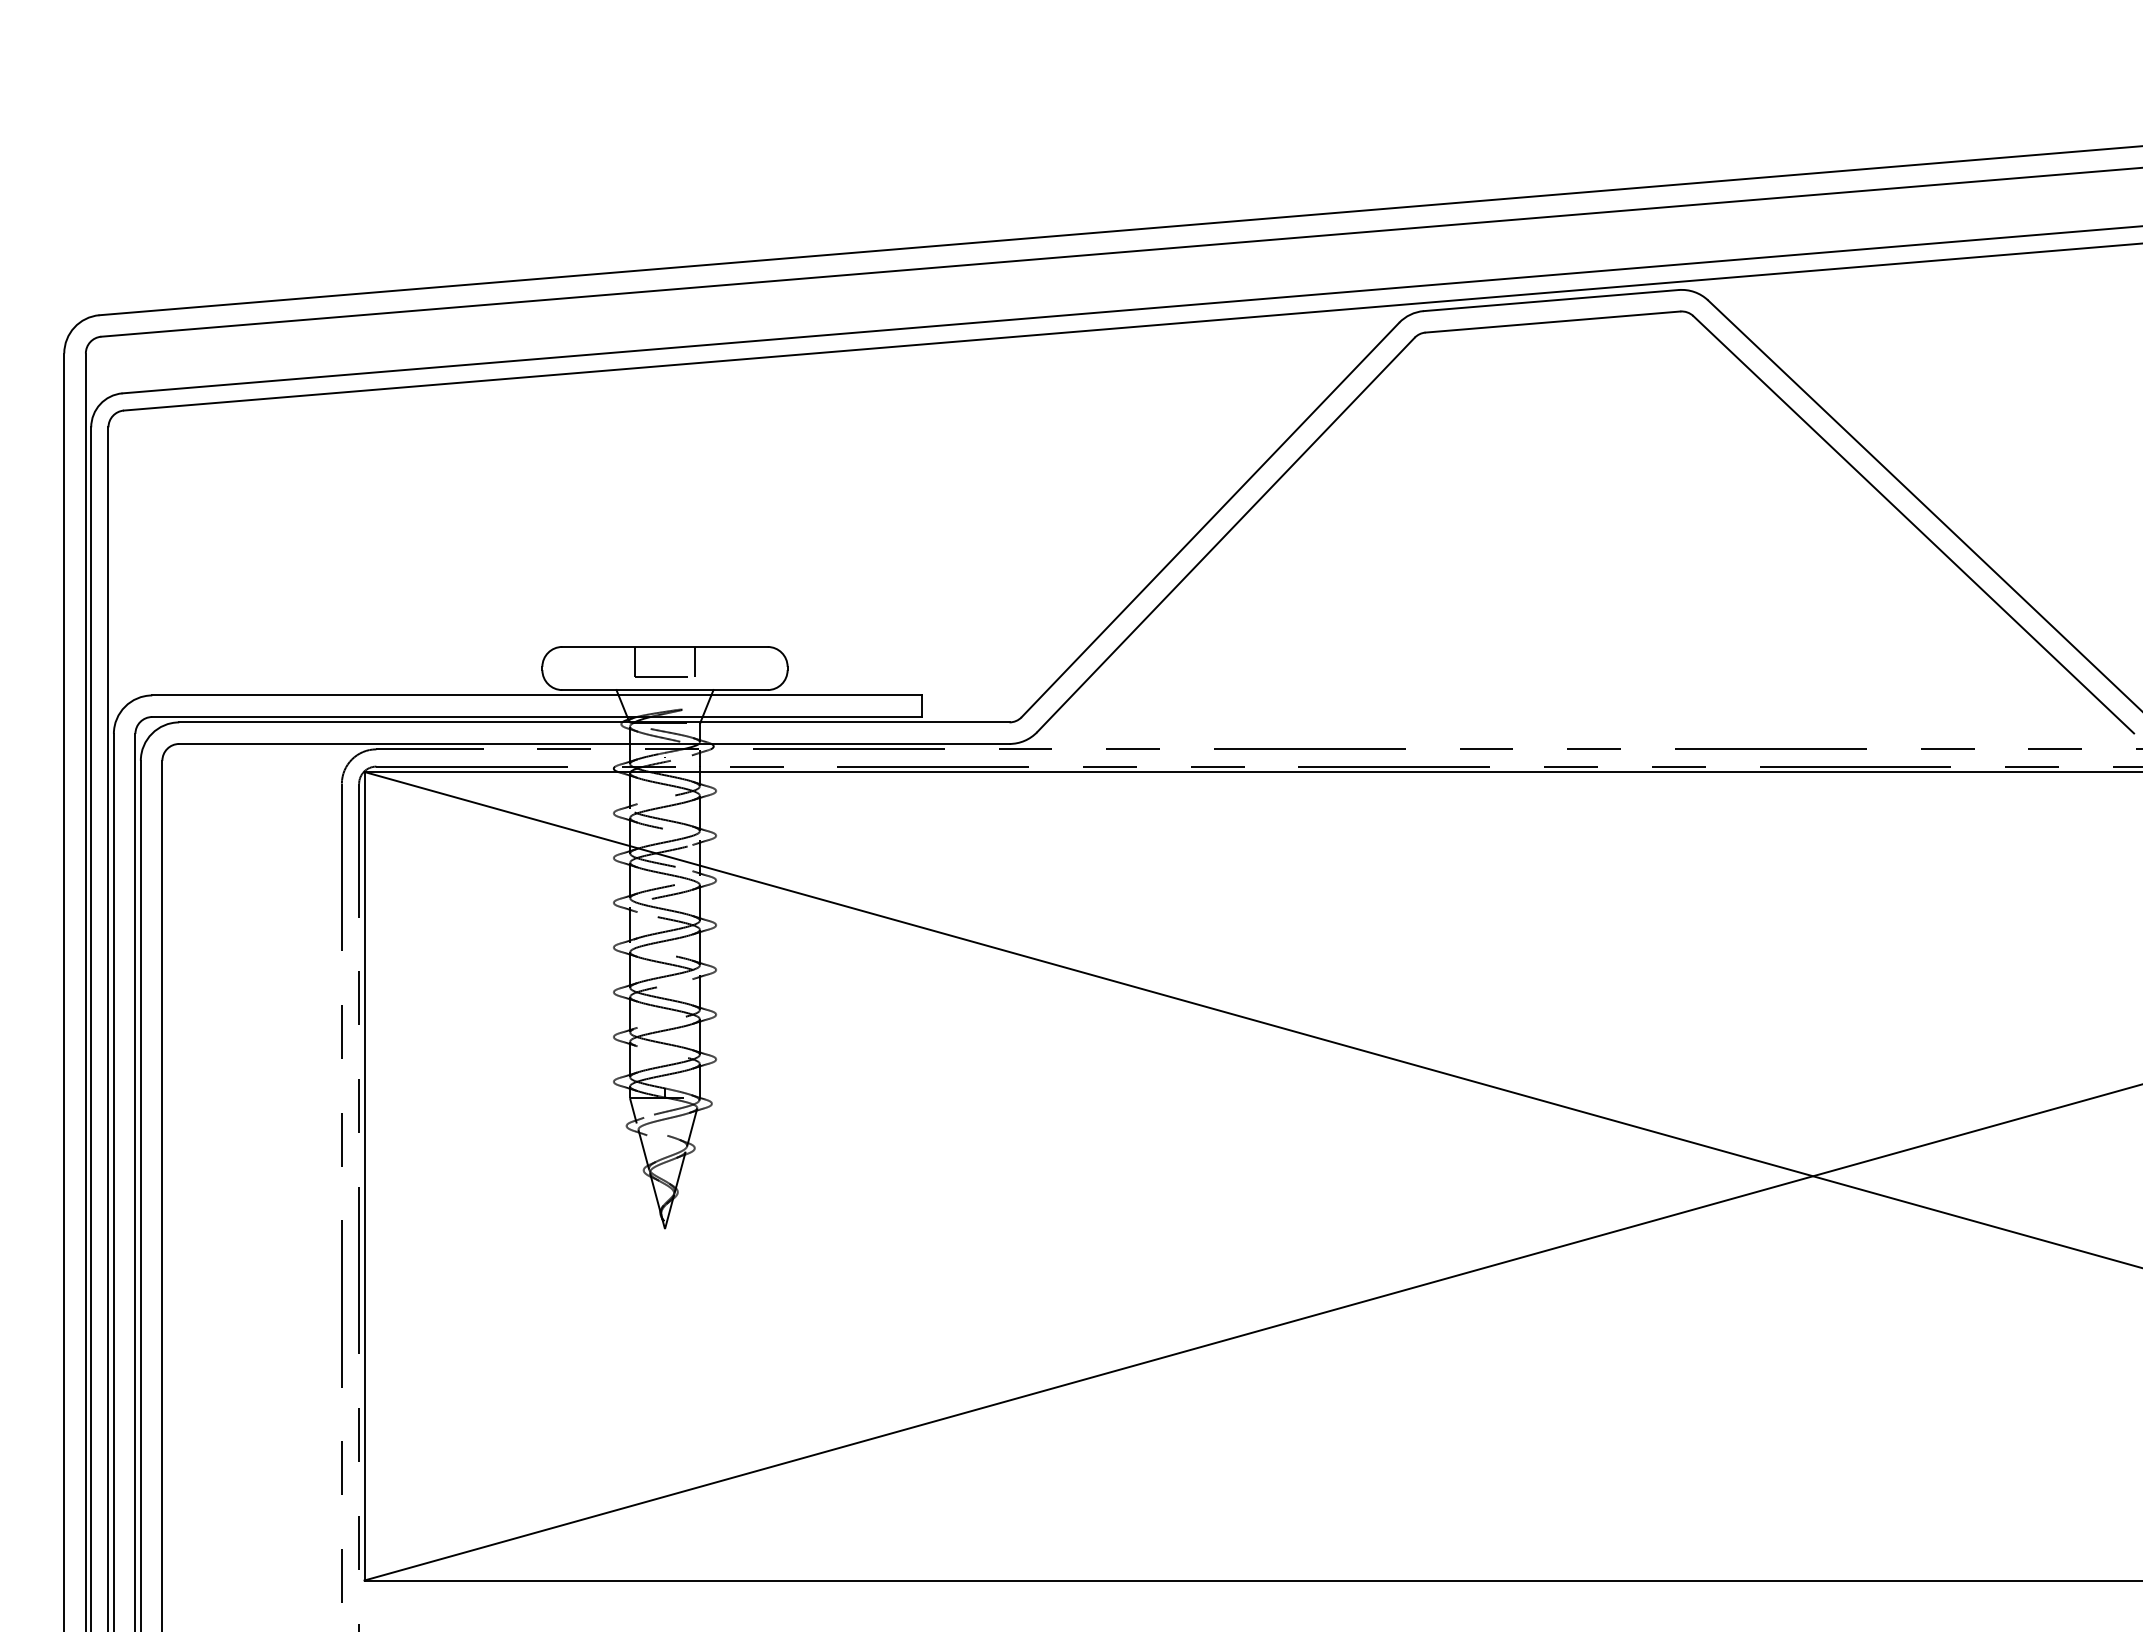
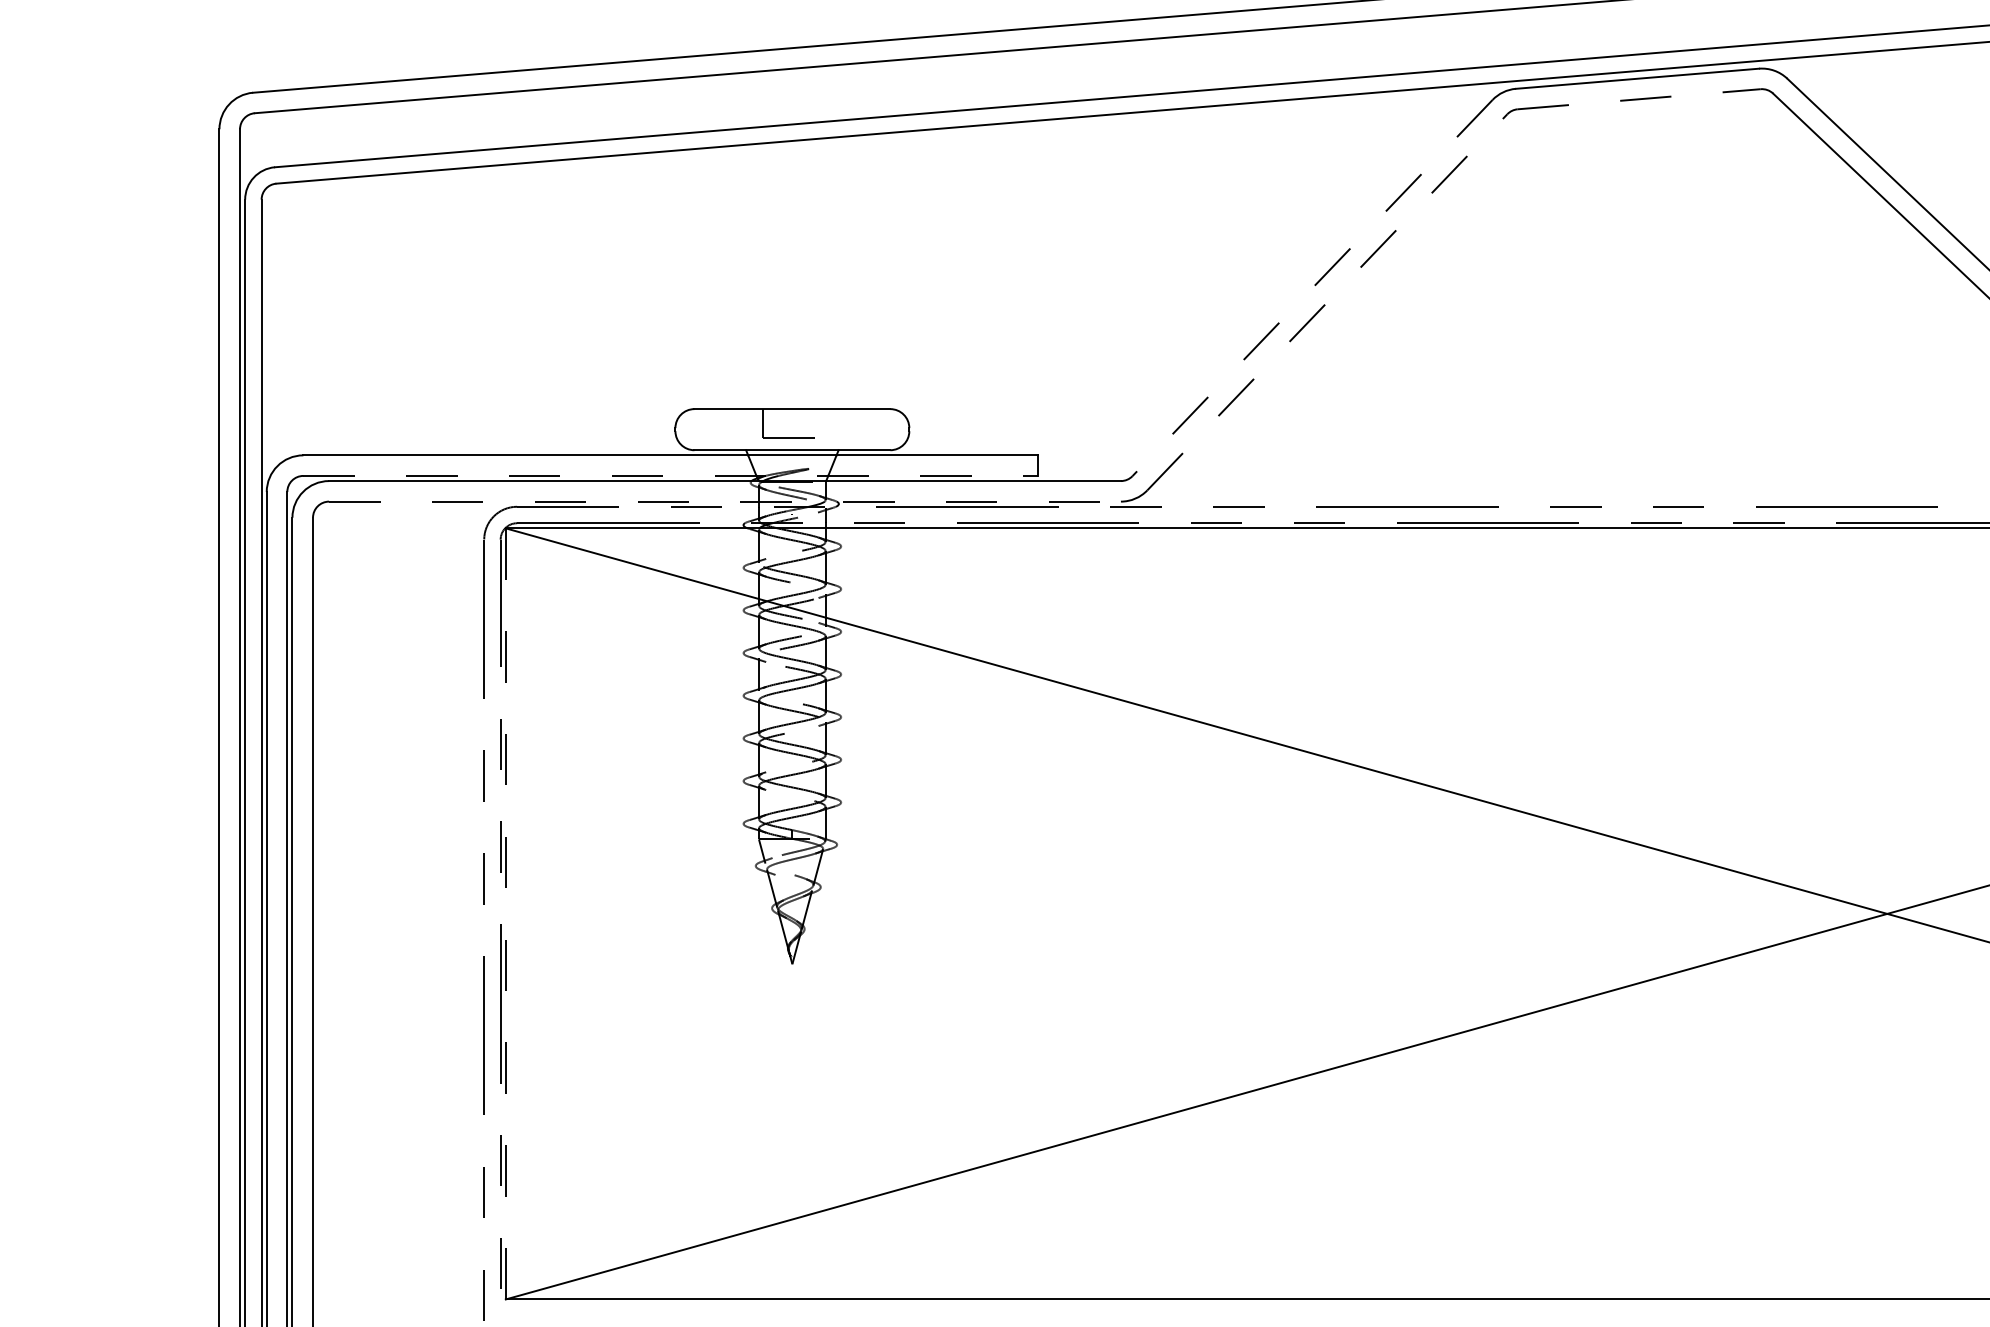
line: (1552, 322) -> (1638, 99), solid -> dashed
line: (1210, 520) -> (1312, 288), solid -> dashed
line: (1226, 534) -> (1327, 301), solid -> dashed
line: (695, 661) -> (821, 422), removed
line: (537, 717) -> (670, 476), solid -> dashed
line: (594, 743) -> (725, 501), solid -> dashed
line: (364, 1175) -> (505, 913), solid -> dashed

